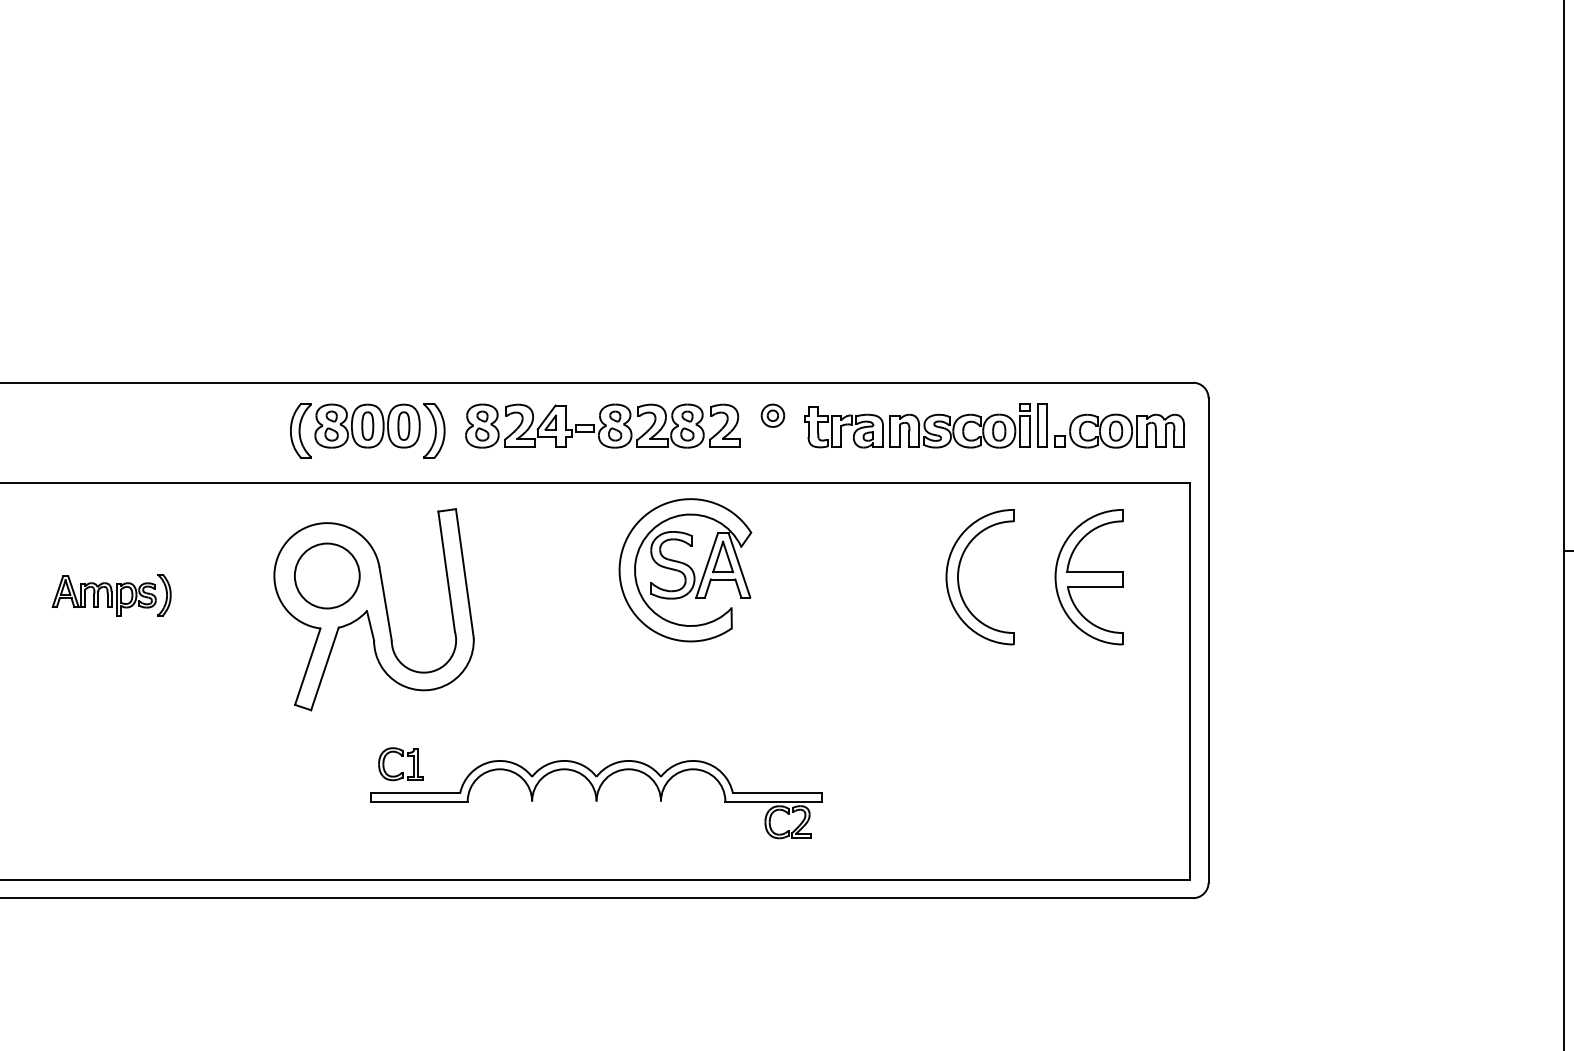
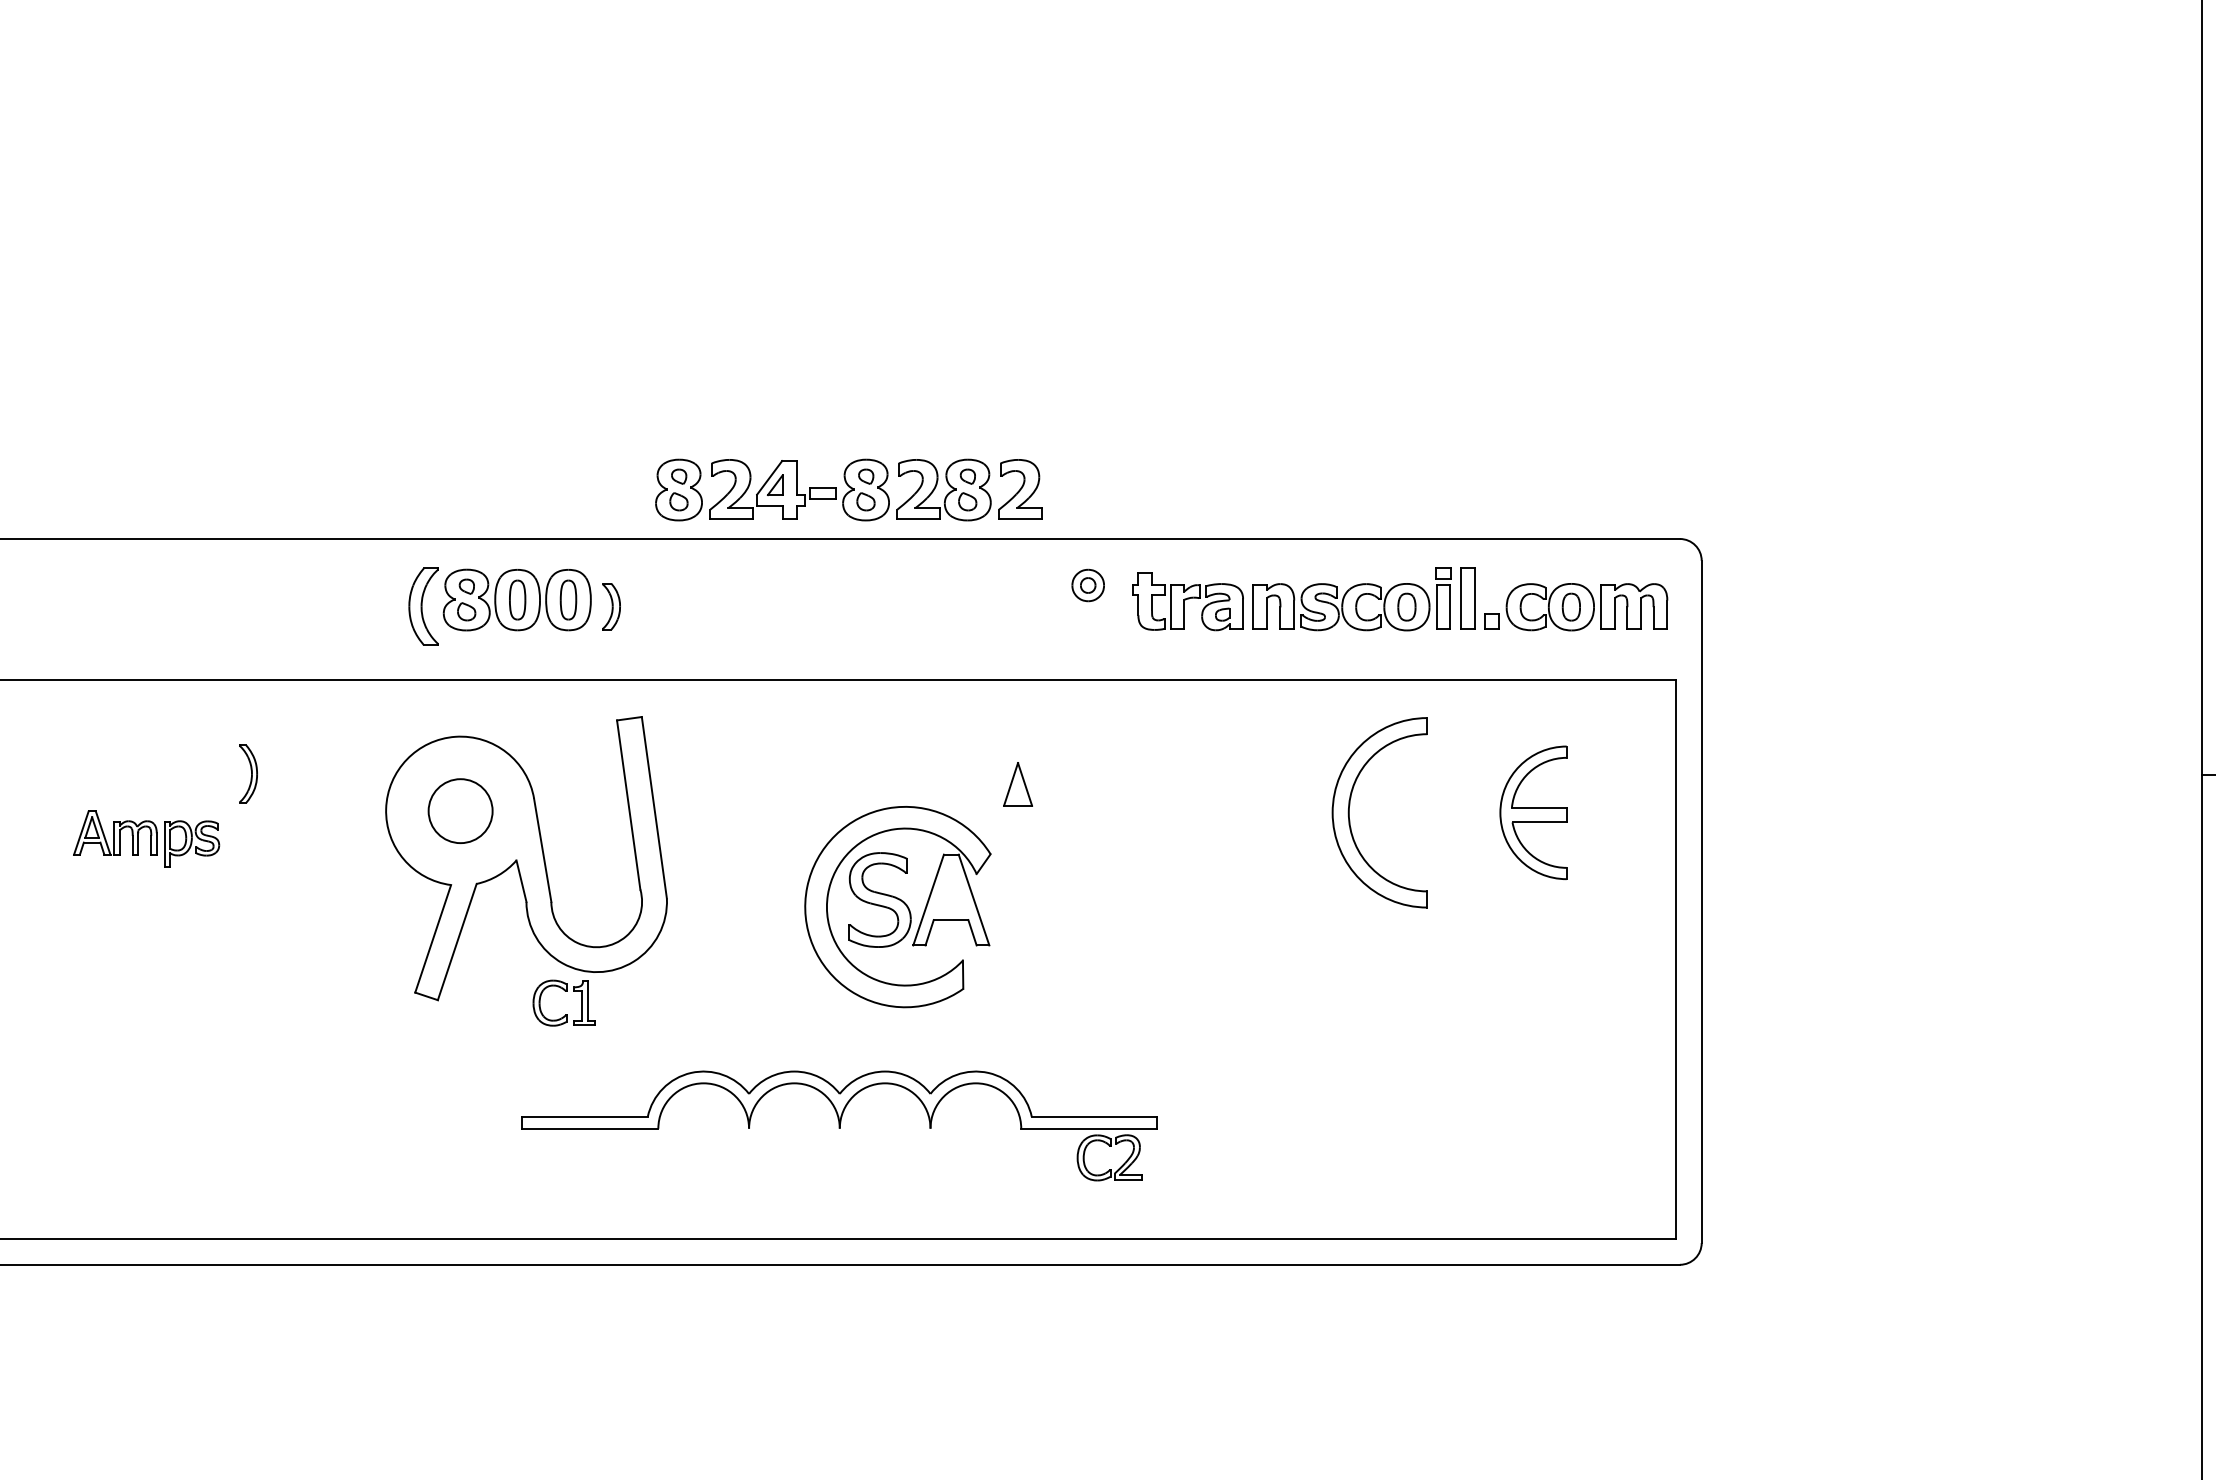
part: (602, 425) -> (848, 489), moved
part: (434, 430) -> (611, 606), size x0.6
part: (685, 570) -> (897, 907), moved
circle: (327, 575) -> (460, 810), size x0.7
part: (1089, 576) -> (1533, 812), size x0.7
part: (164, 594) -> (248, 773), moved
part: (401, 755) -> (564, 991), moved

